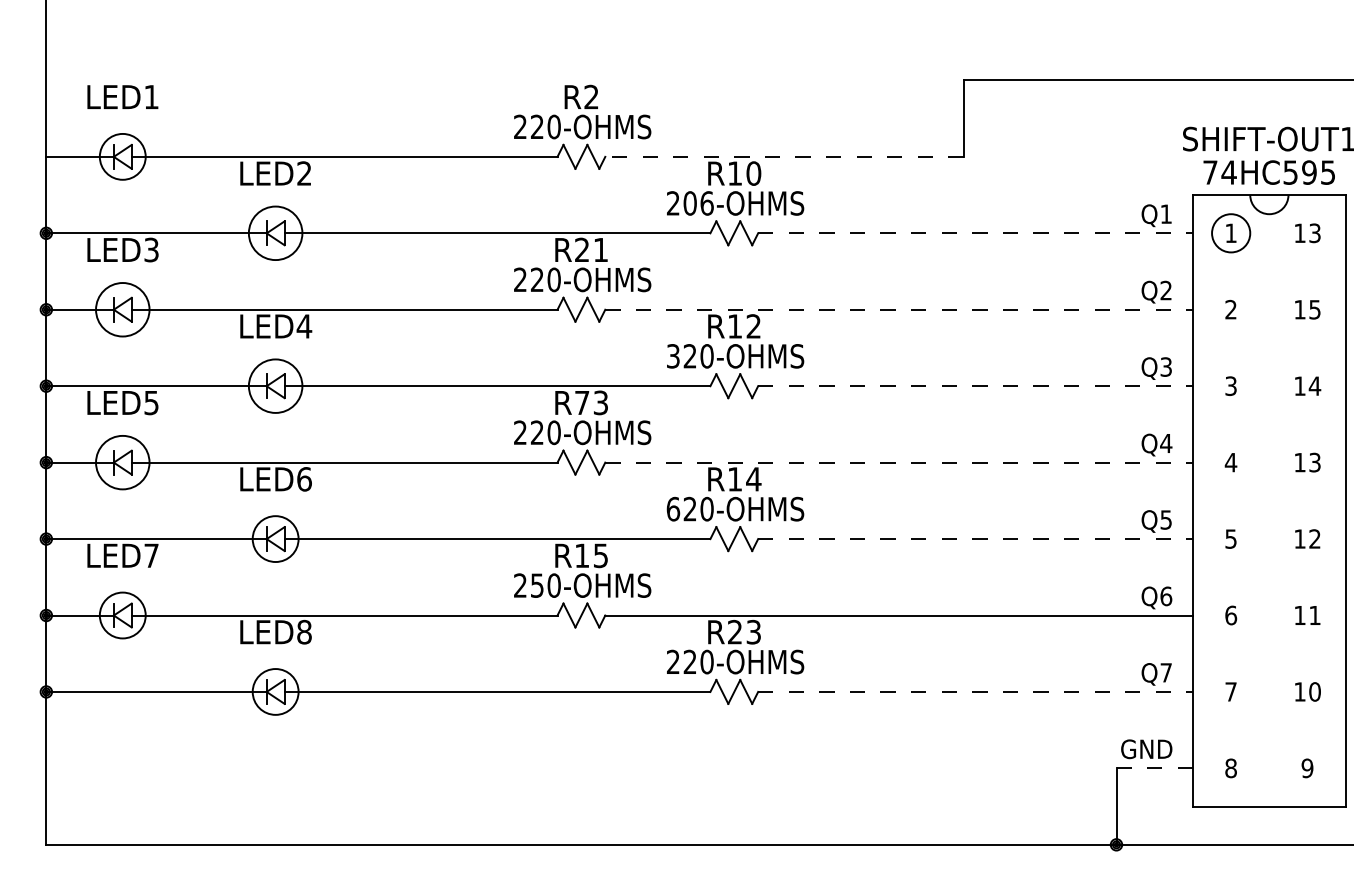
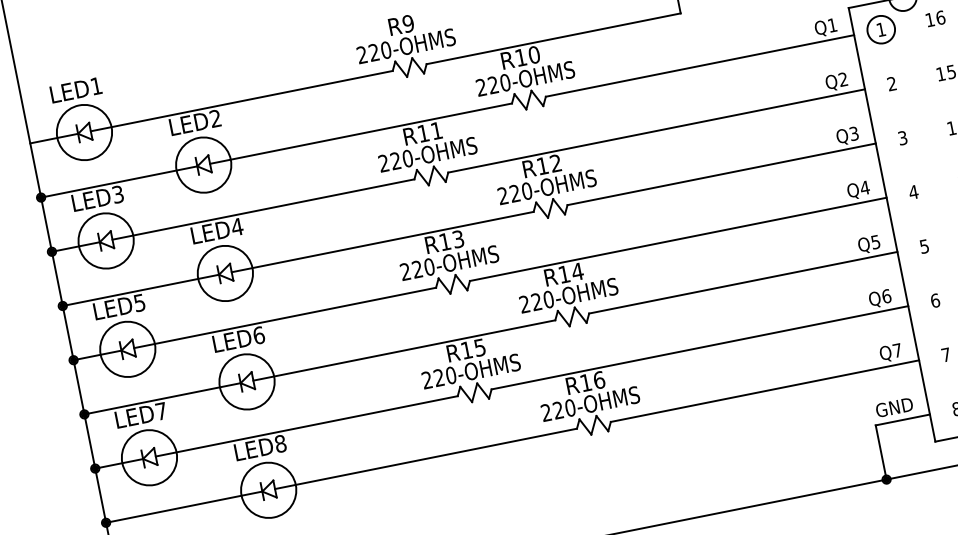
text: (591, 97) -> (408, 24), R2 -> R9
circle: (122, 156) -> (84, 132), size x1.67
line: (783, 156) -> (552, 38), dashed -> solid
text: (698, 203) -> (499, 84), 206-OHMS -> 220-OHMS
circle: (275, 233) -> (203, 165), size x1.43
line: (976, 233) -> (700, 65), dashed -> solid
text: (1315, 233) -> (941, 17), 13 -> 16
text: (581, 249) -> (422, 133), R21 -> R11
circle: (122, 309) -> (105, 240), size x1.43
line: (899, 309) -> (656, 130), dashed -> solid
text: (673, 356) -> (503, 196), 320-OHMS -> 220-OHMS
circle: (275, 385) -> (225, 273), size x1.43
line: (976, 386) -> (722, 174), dashed -> solid
text: (582, 402) -> (445, 241), R73 -> R13
circle: (122, 462) -> (127, 349), size x1.43
line: (899, 462) -> (678, 239), dashed -> solid
text: (673, 508) -> (524, 303), 620-OHMS -> 220-OHMS
circle: (275, 538) -> (246, 381), size x1.67
line: (976, 539) -> (744, 282), dashed -> solid
text: (537, 585) -> (439, 377), 250-OHMS -> 220-OHMS
circle: (122, 615) -> (149, 457), size x1.67
text: (744, 631) -> (592, 381), R23 -> R16
circle: (275, 691) -> (268, 490), size x1.67
line: (976, 691) -> (765, 390), dashed -> solid
line: (1155, 768) -> (903, 419), dashed -> solid

